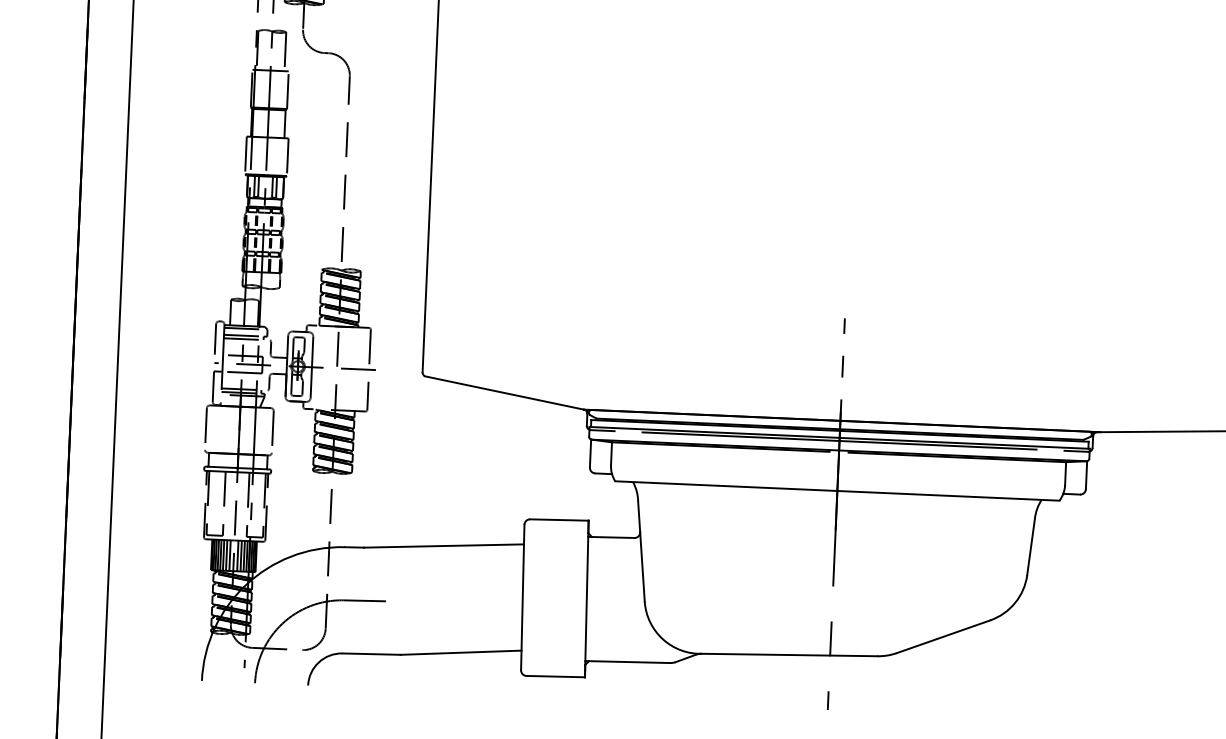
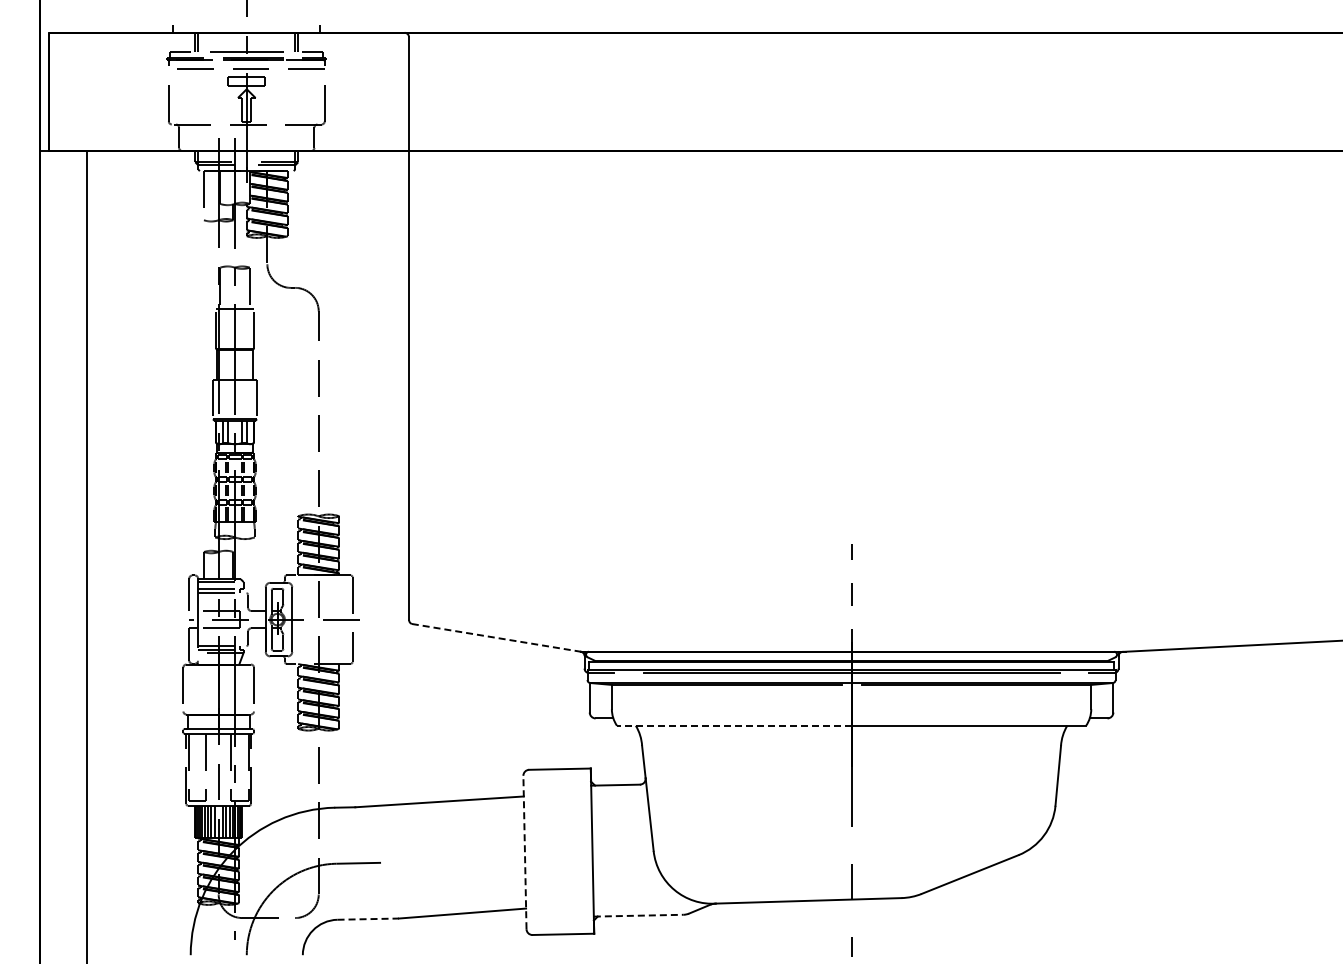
line: (504, 392) -> (496, 637), solid -> dashed
line: (725, 485) -> (733, 725), solid -> dashed
line: (522, 597) -> (524, 852), solid -> dashed
line: (371, 654) -> (368, 919), solid -> dashed
line: (627, 661) -> (638, 915), solid -> dashed

